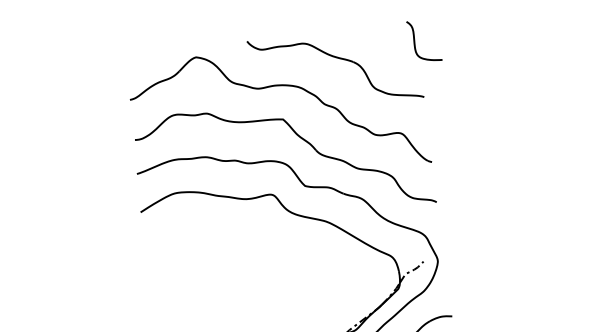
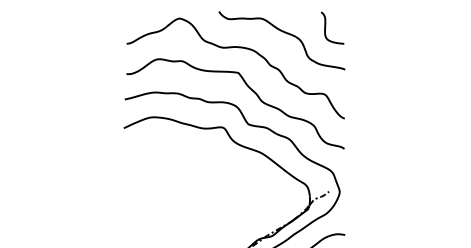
curve: (415, 39) -> (326, 26), moved

